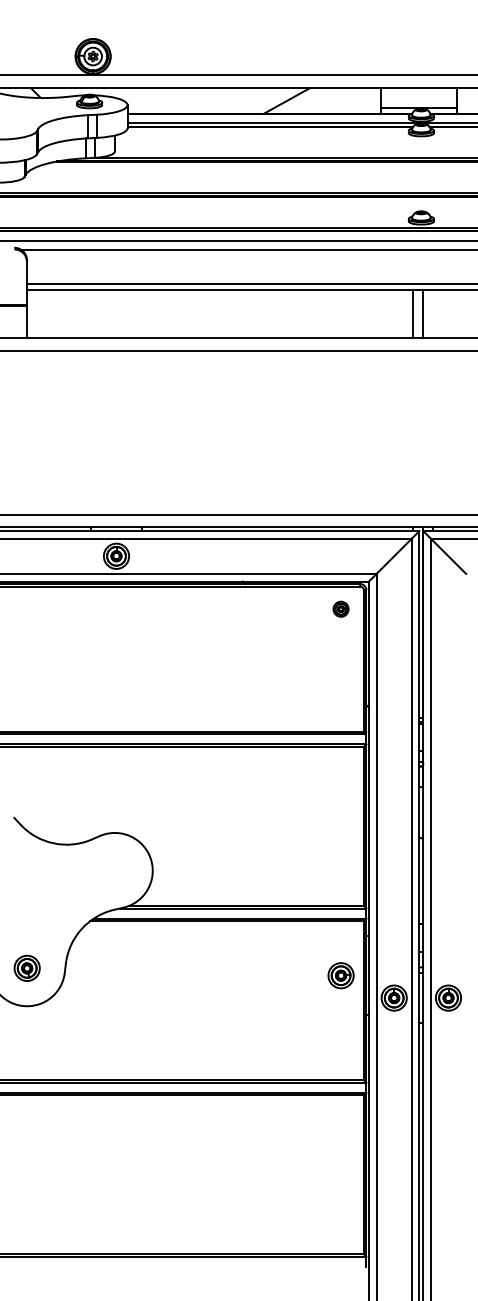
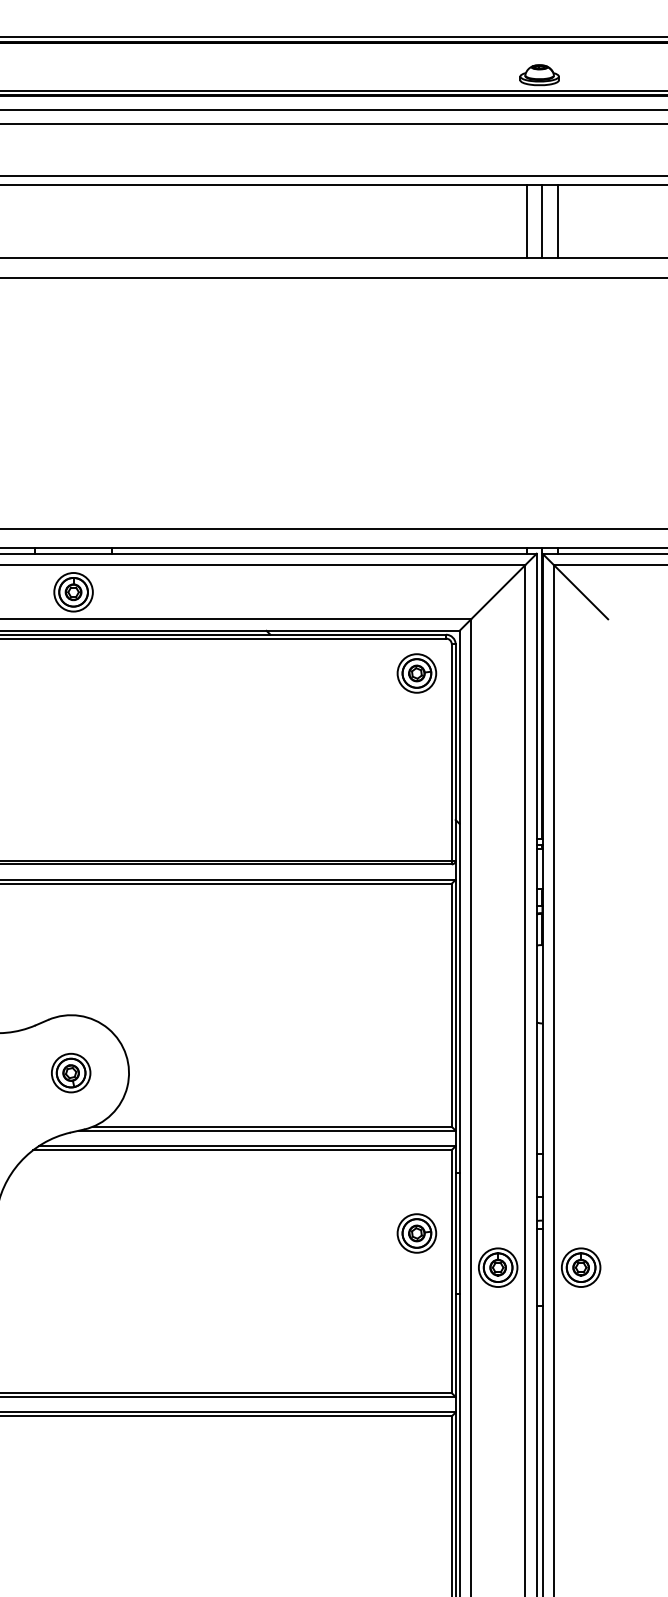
line: (433, 313) -> (558, 221), added
part: (340, 608) -> (416, 672), size x1.67
part: (114, 870) -> (70, 1072), added

